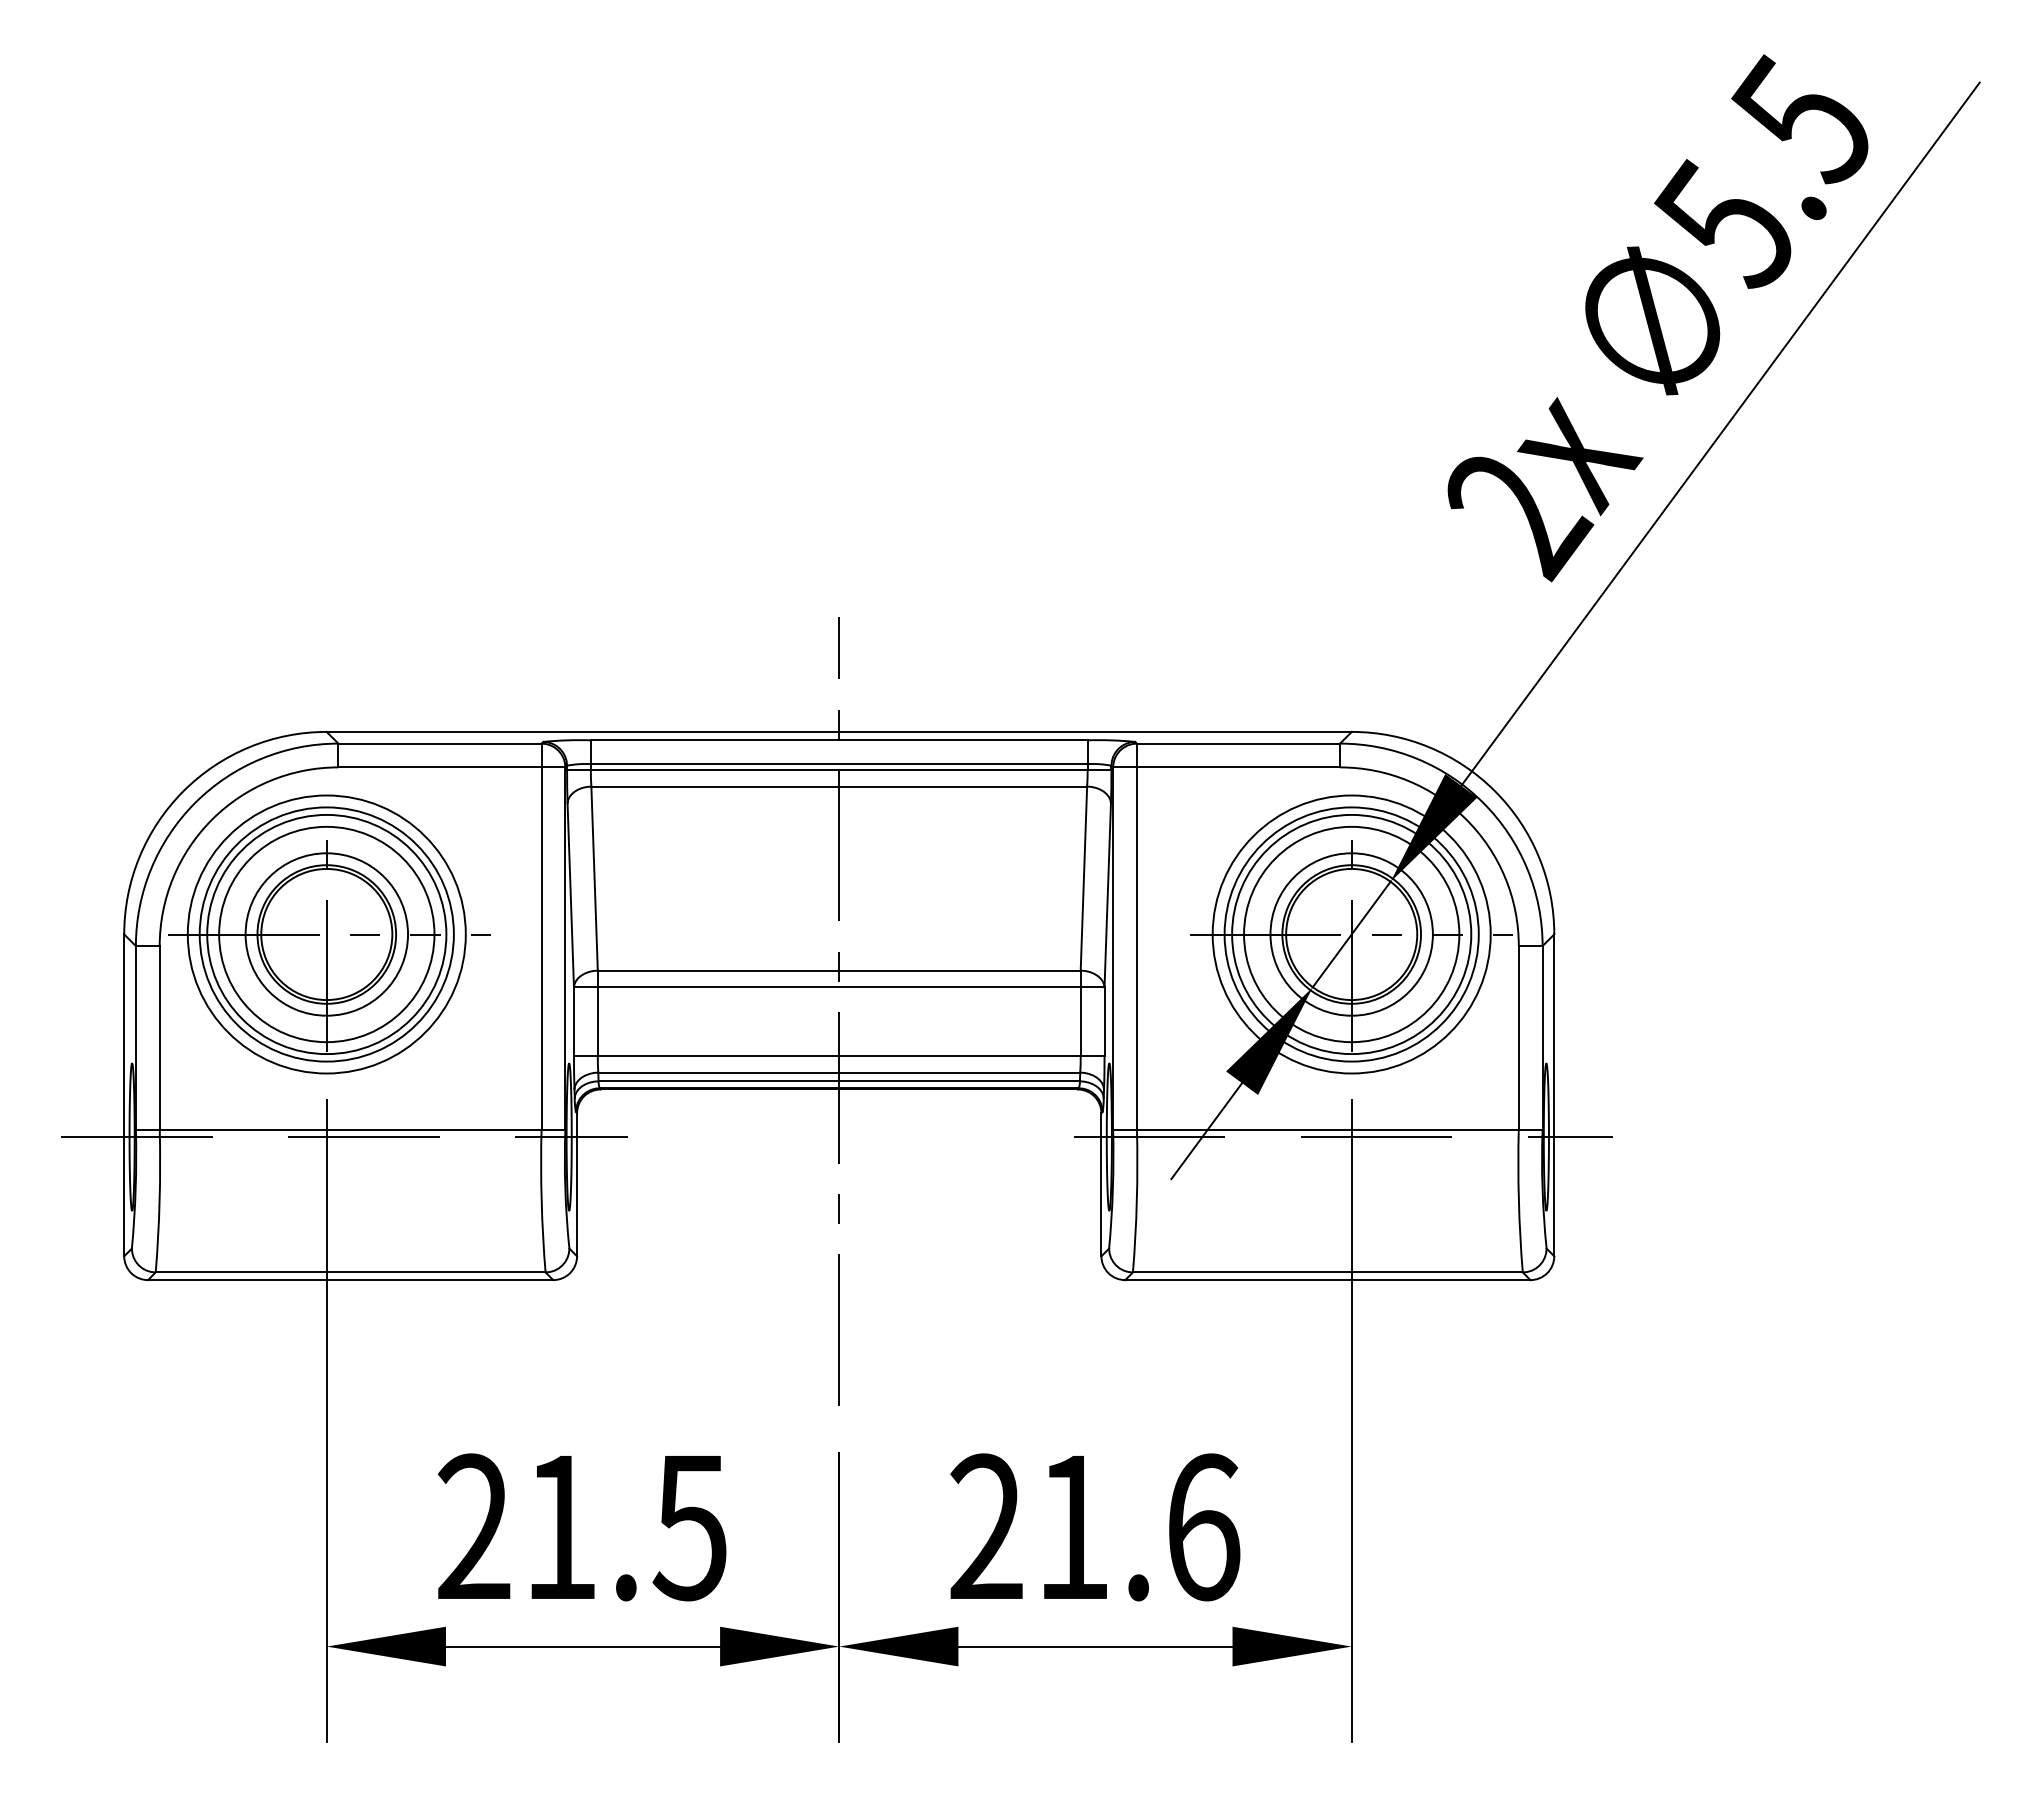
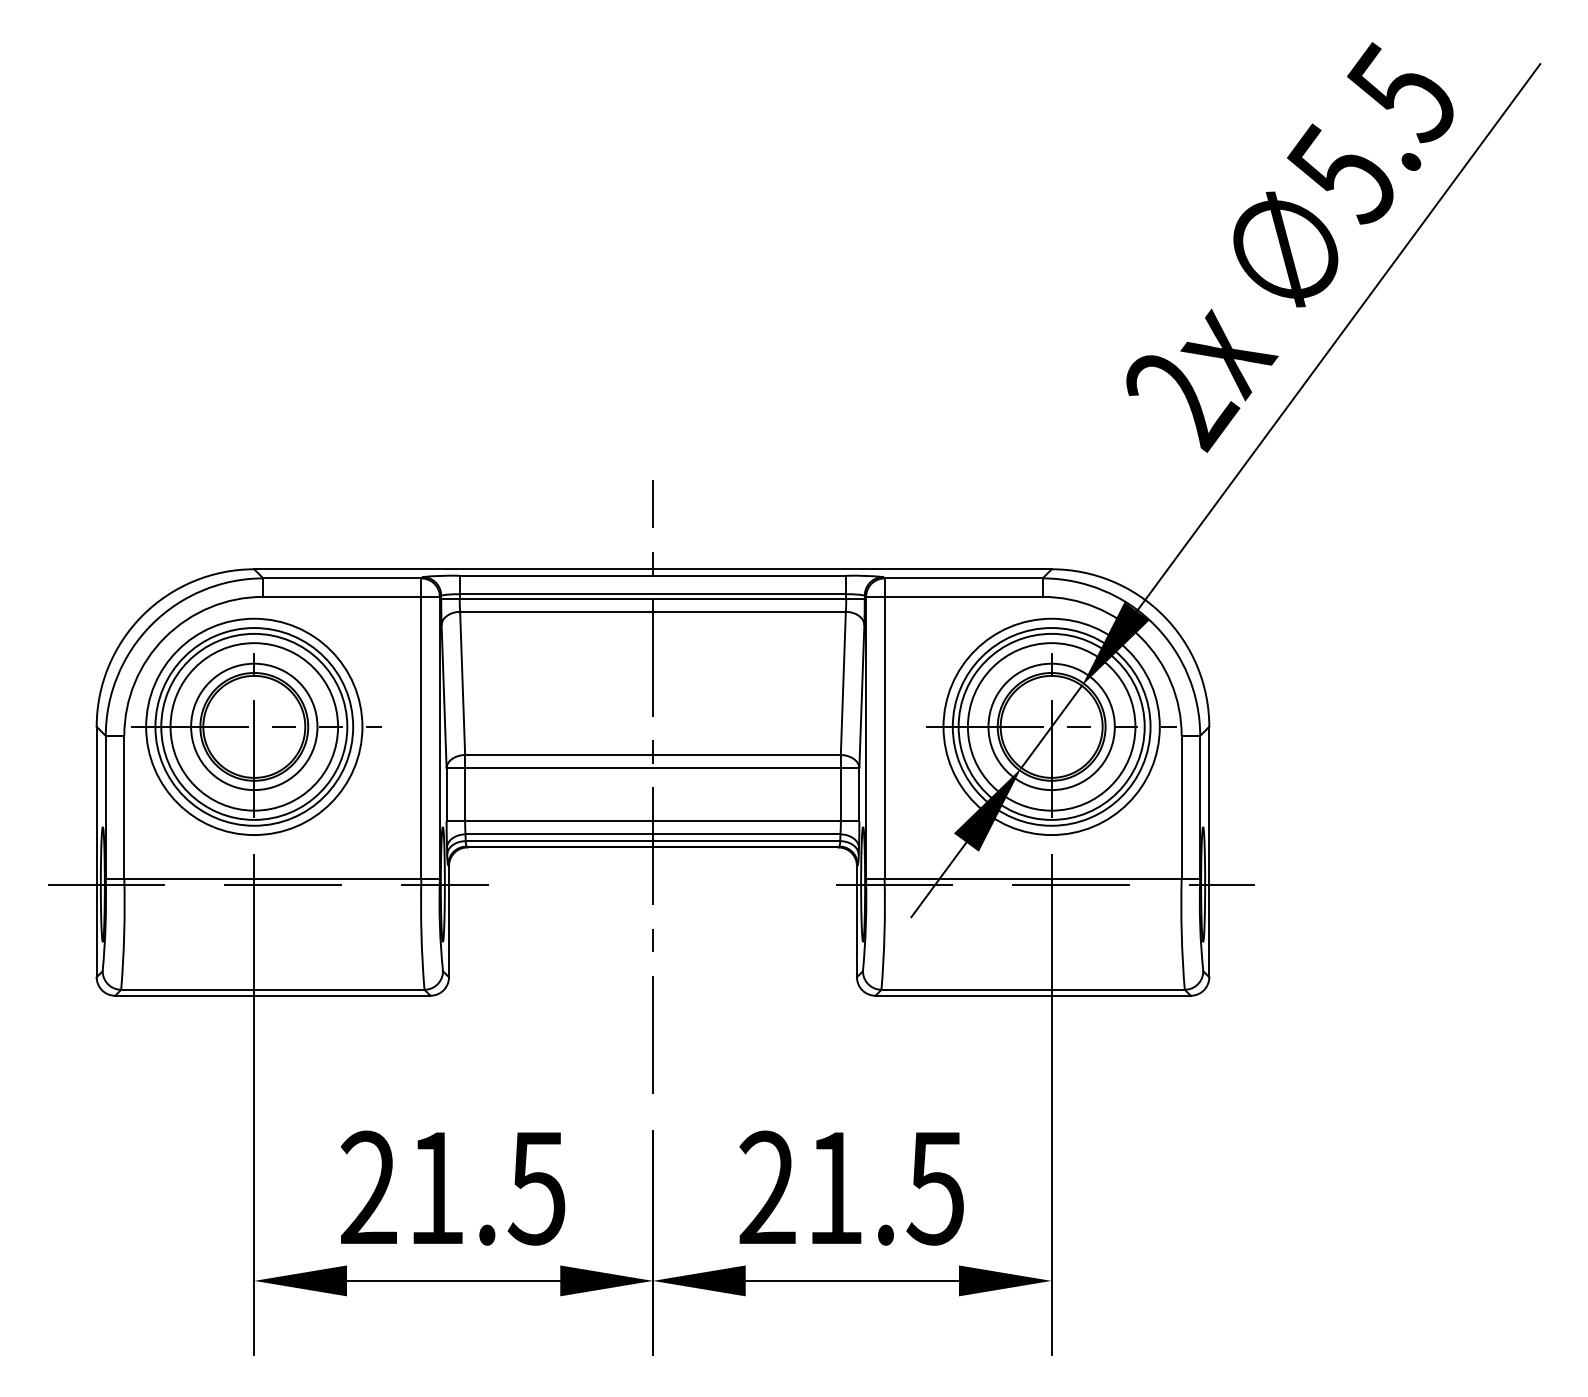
text: (1202, 1527) -> (935, 1188), 21.6 -> 21.5

